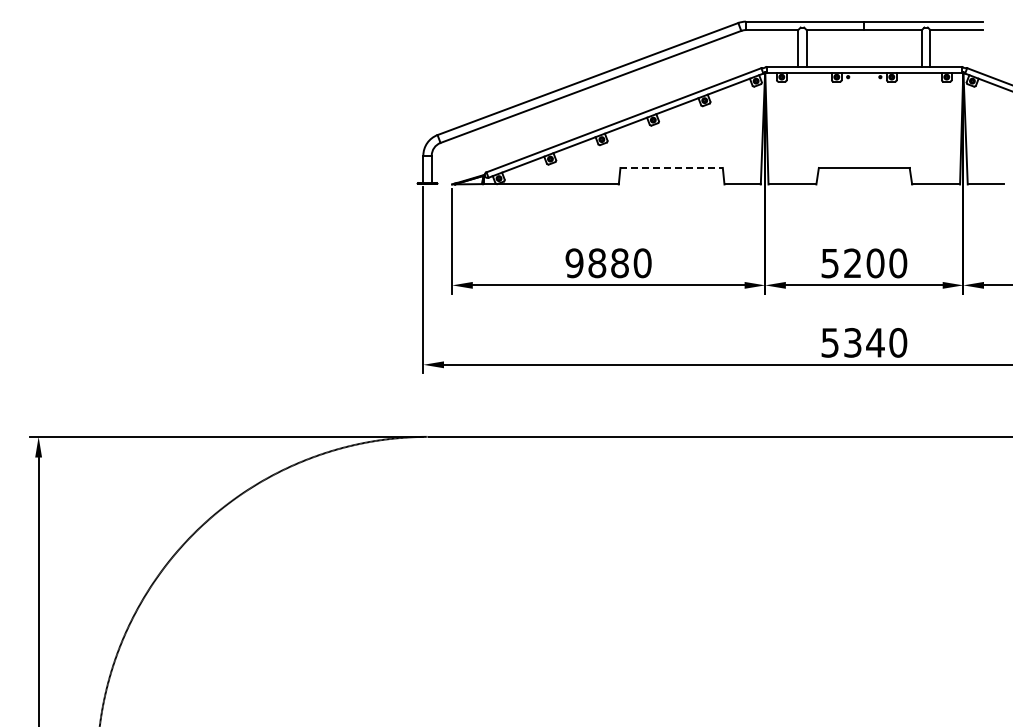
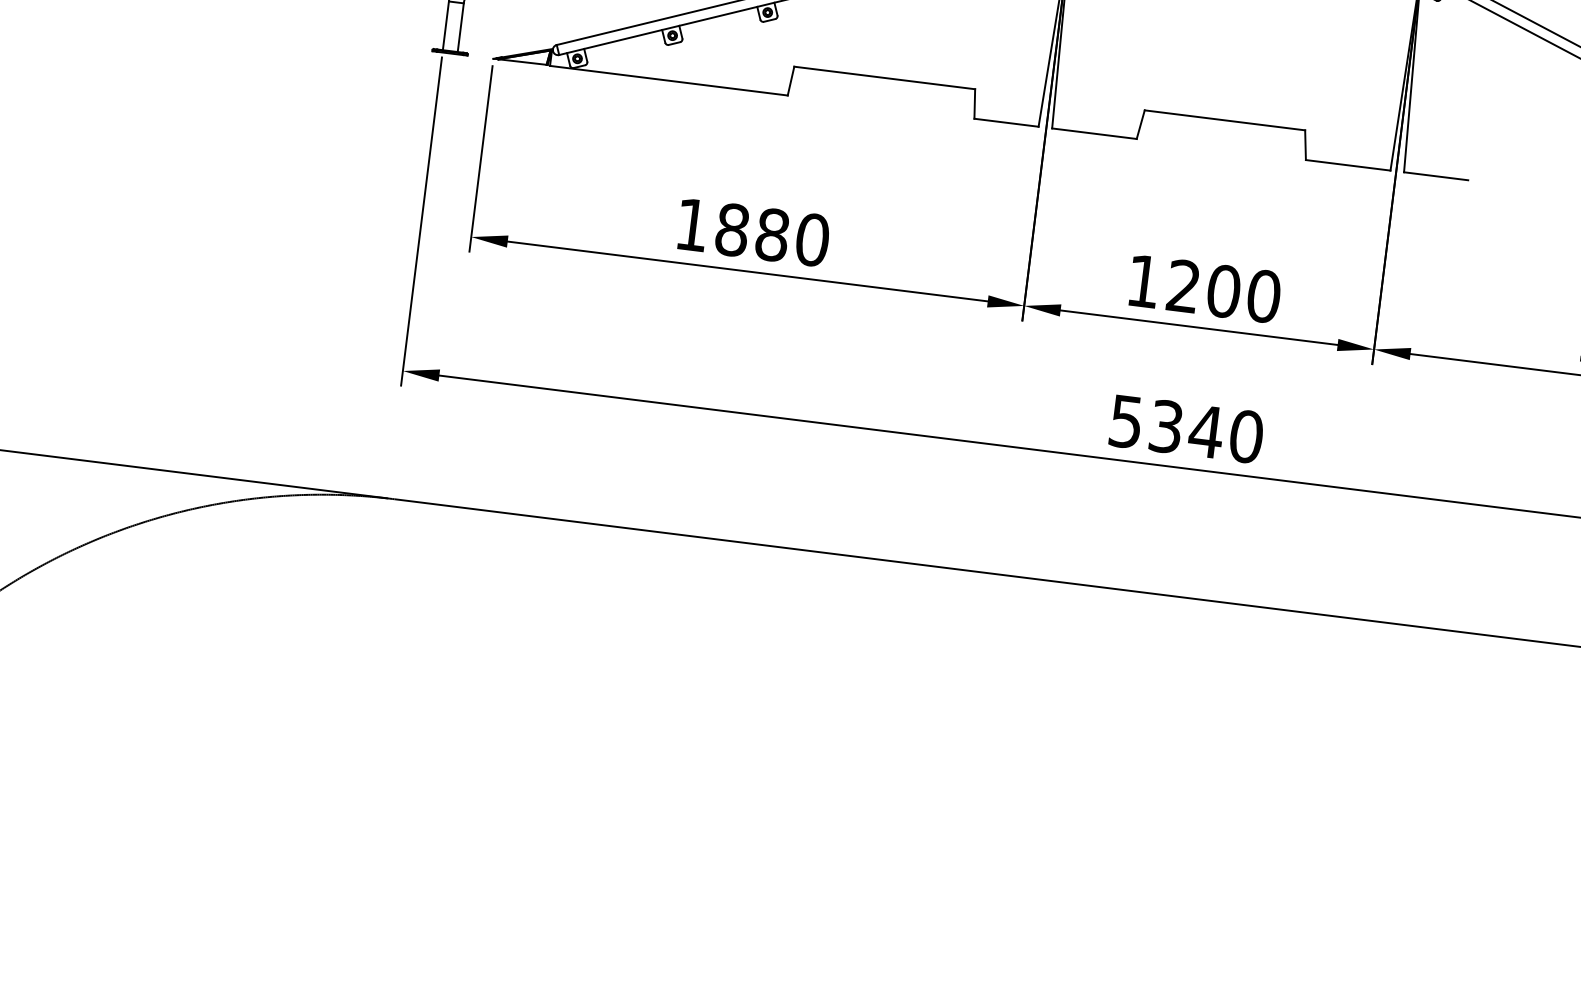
line: (672, 167) -> (886, 77), dashed -> solid
text: (574, 263) -> (692, 225), 9880 -> 1880
text: (829, 263) -> (1142, 281), 5200 -> 1200

